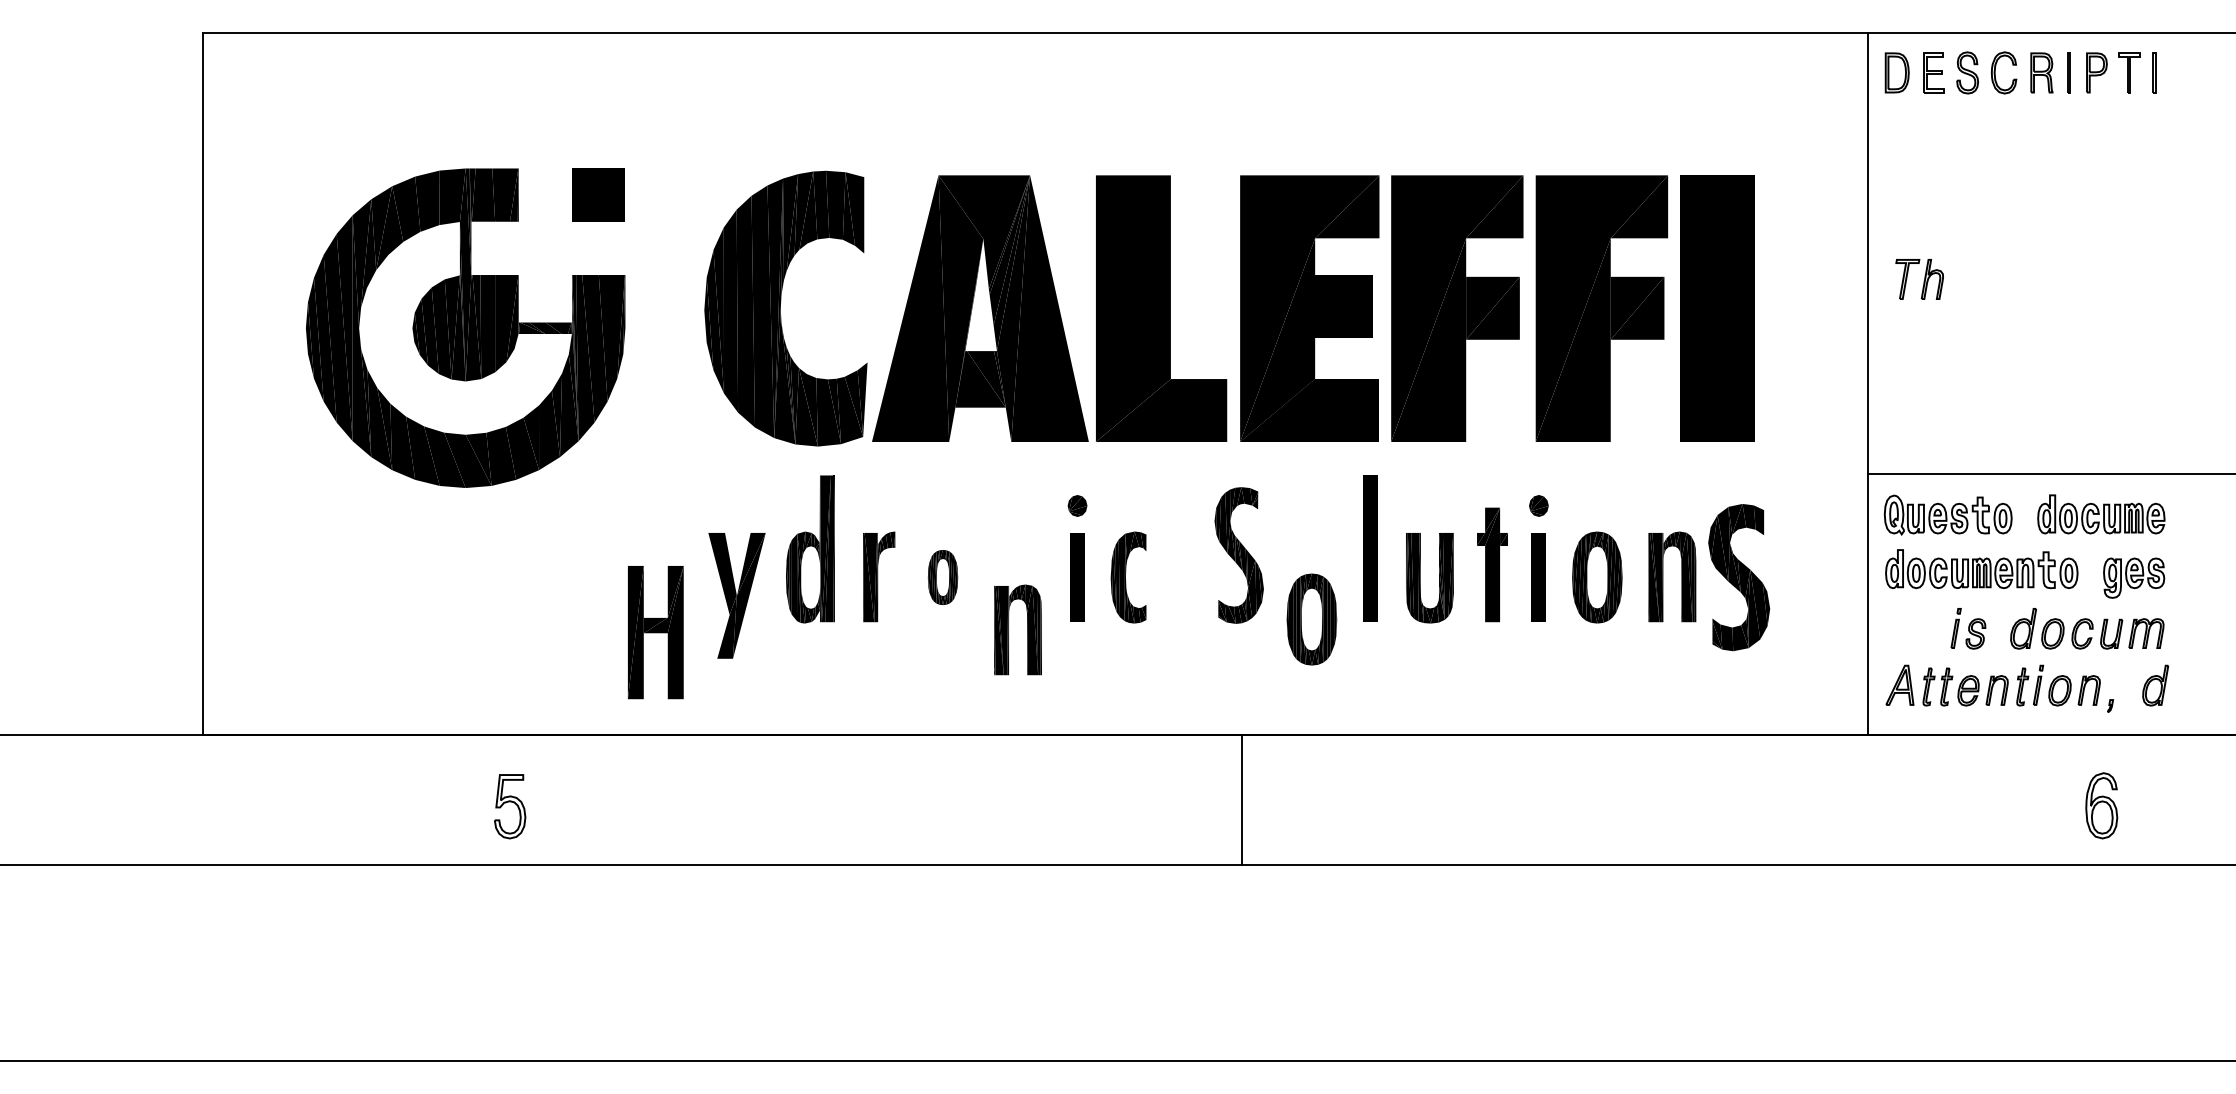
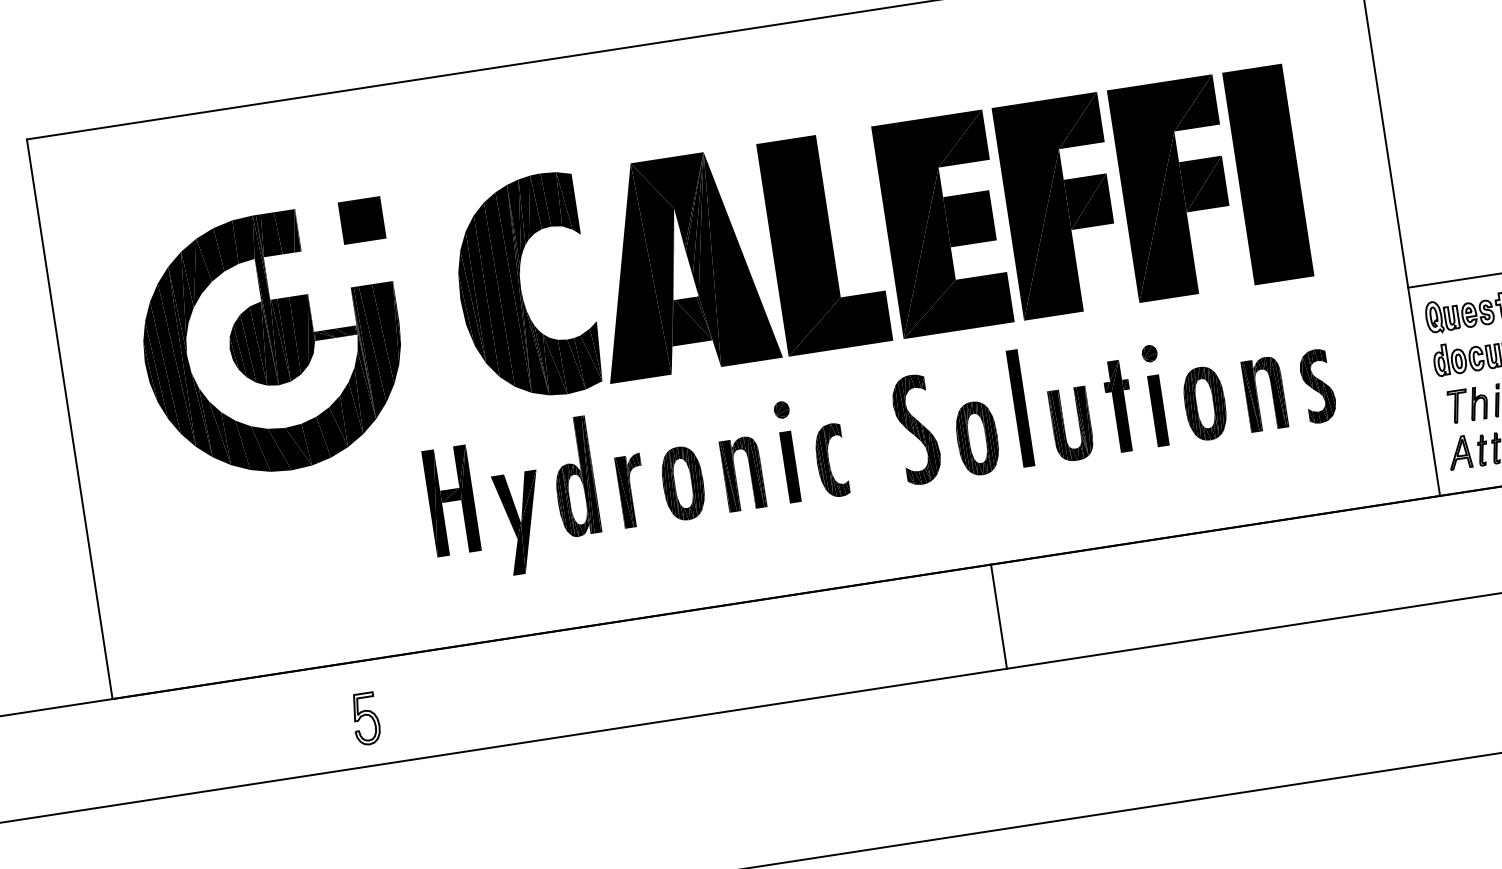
part: (1919, 279) -> (1468, 404), moved
part: (942, 577) -> (682, 483), size x1.67
part: (1738, 577) -> (1317, 386), size x0.62
part: (1311, 619) -> (977, 438), moved
part: (1008, 629) -> (735, 474), moved
part: (655, 632) -> (451, 501), moved
line: (1241, 799) -> (998, 616), moved

